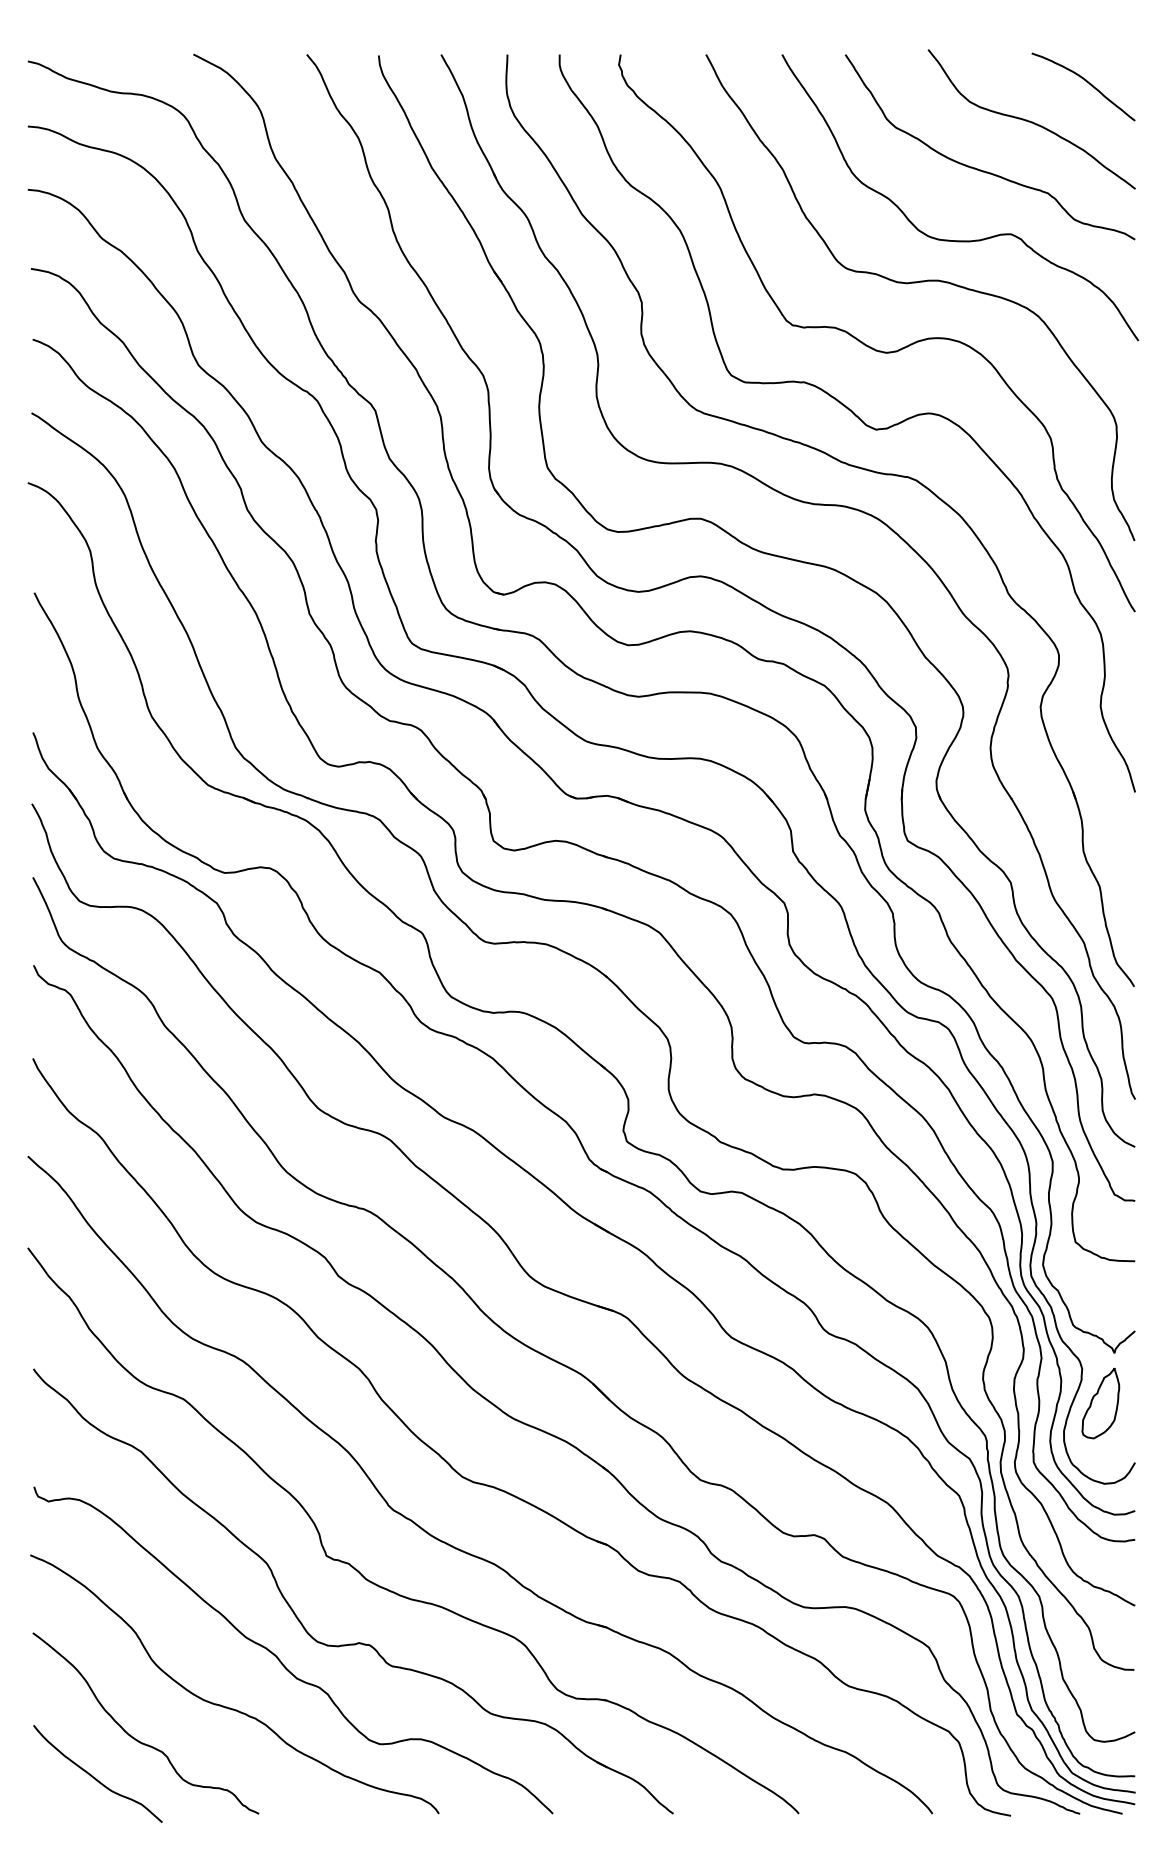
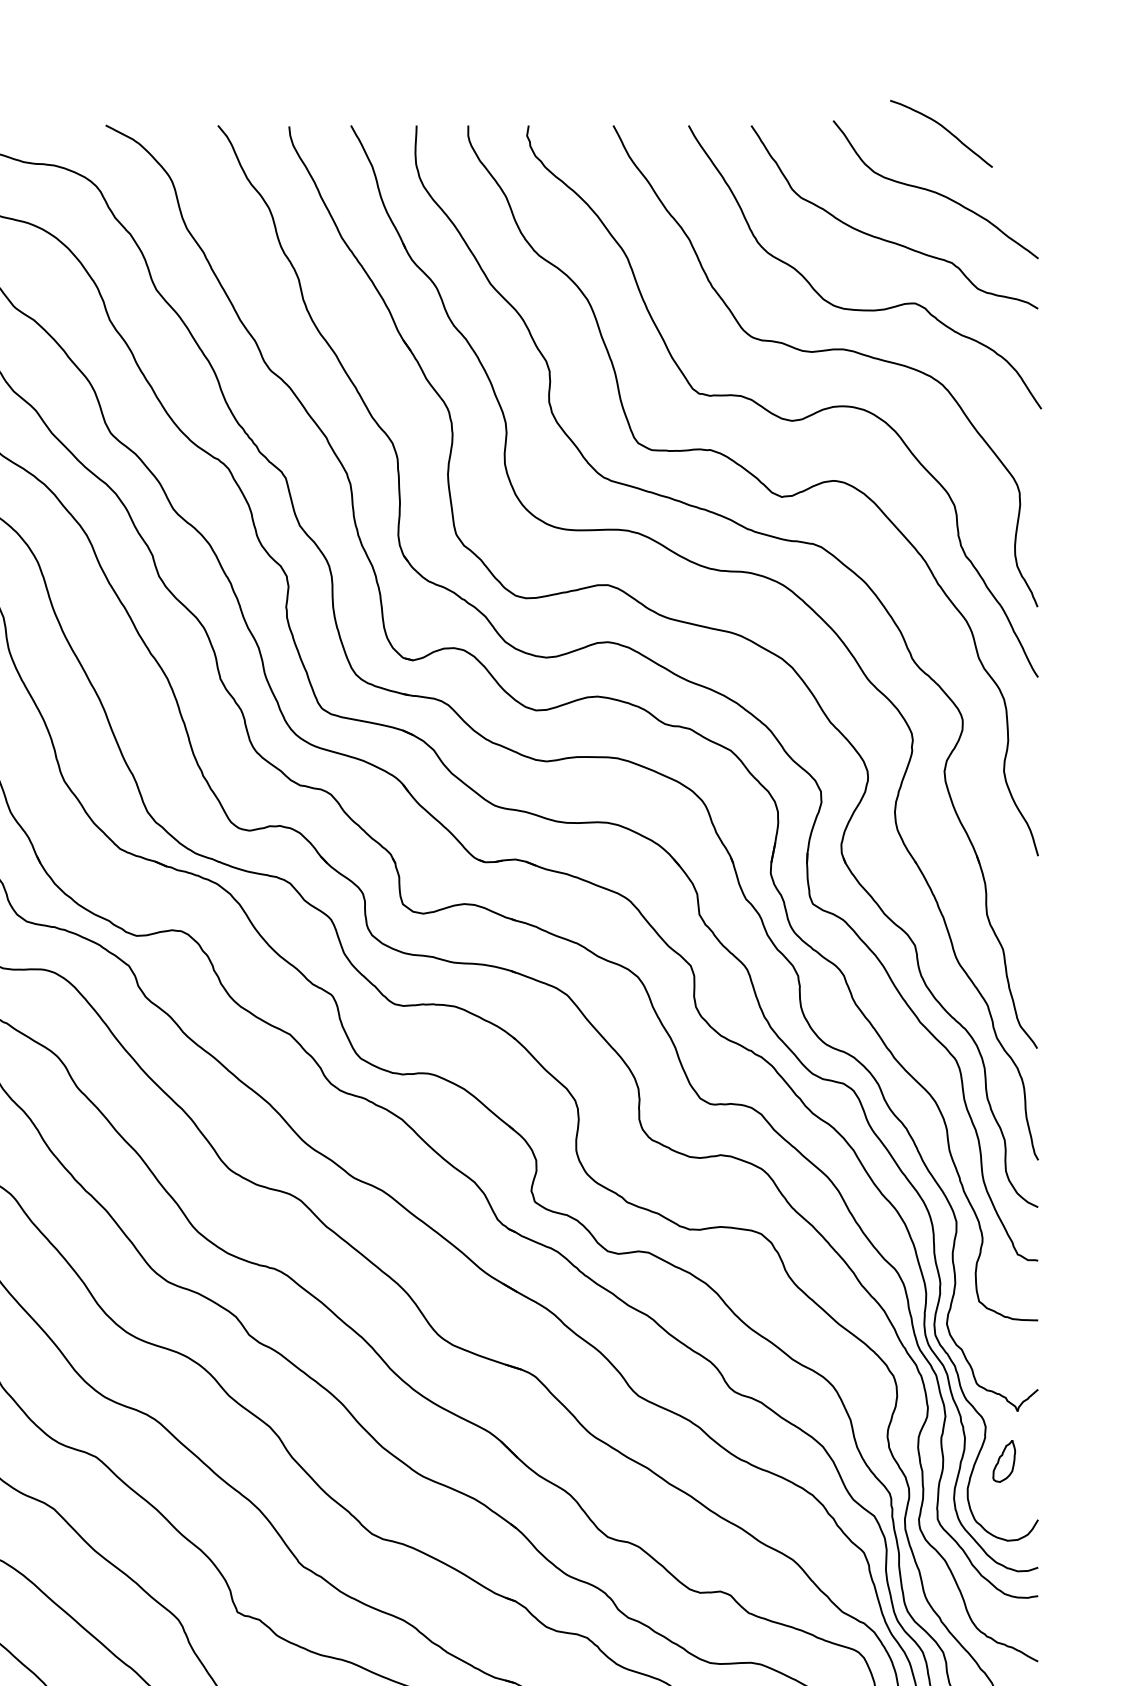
curve: (1086, 82) -> (944, 129), moved
part: (1100, 1403) -> (1003, 1461), size x0.6

